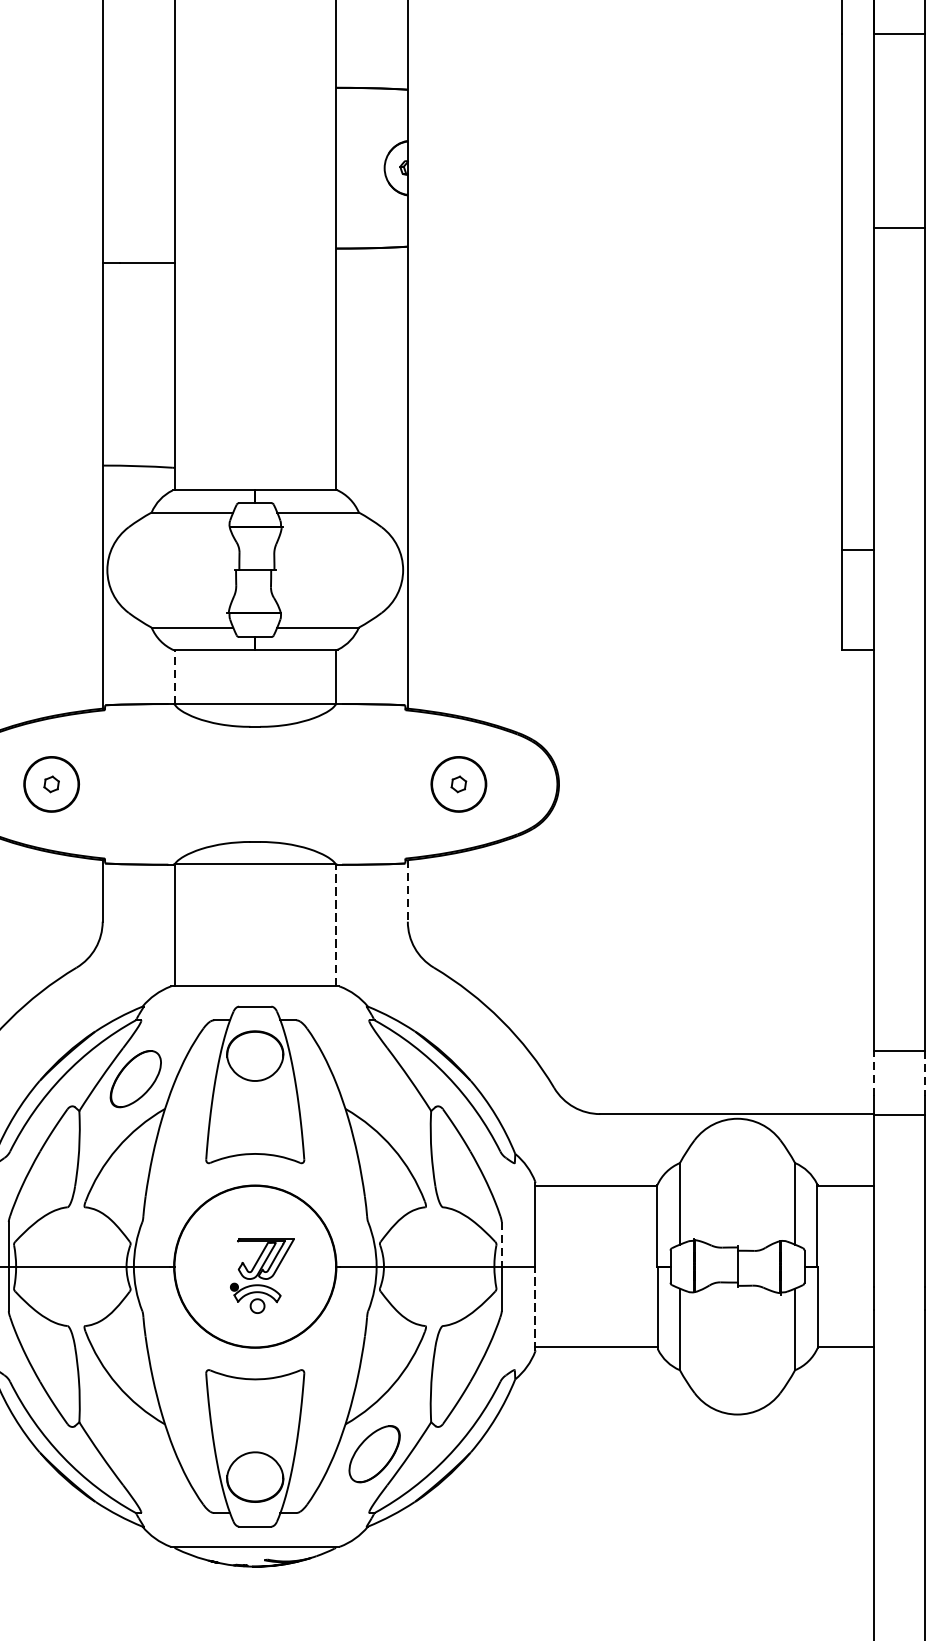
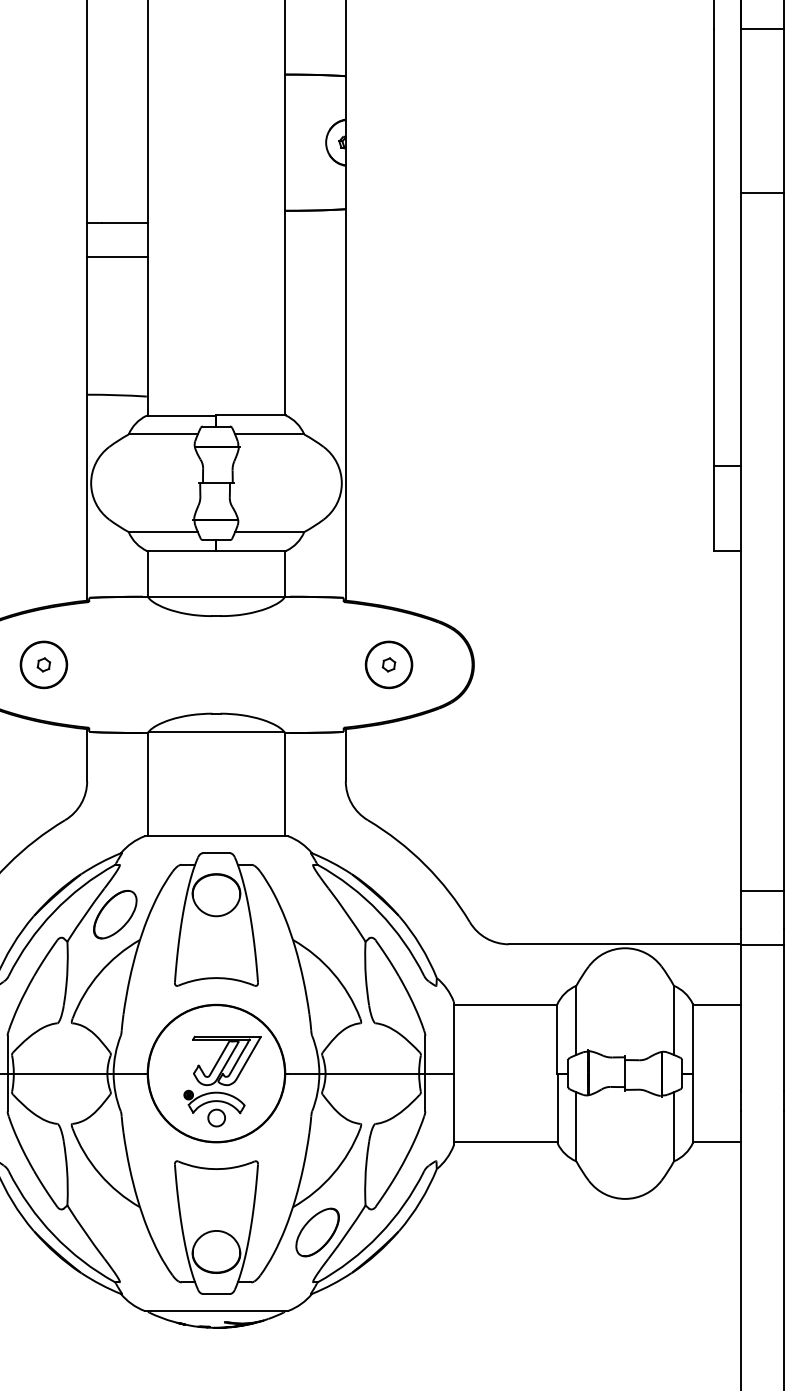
line: (138, 303) -> (117, 257), added
line: (175, 677) -> (148, 574), dashed -> solid
line: (407, 891) -> (345, 755), dashed -> solid
line: (335, 925) -> (284, 784), dashed -> solid
line: (873, 1073) -> (740, 909), dashed -> solid
line: (925, 1074) -> (784, 910), dashed -> solid
line: (501, 1244) -> (425, 1054), dashed -> solid
part: (262, 1275) -> (222, 1081), size x1.43
line: (534, 1309) -> (453, 1109), dashed -> solid

